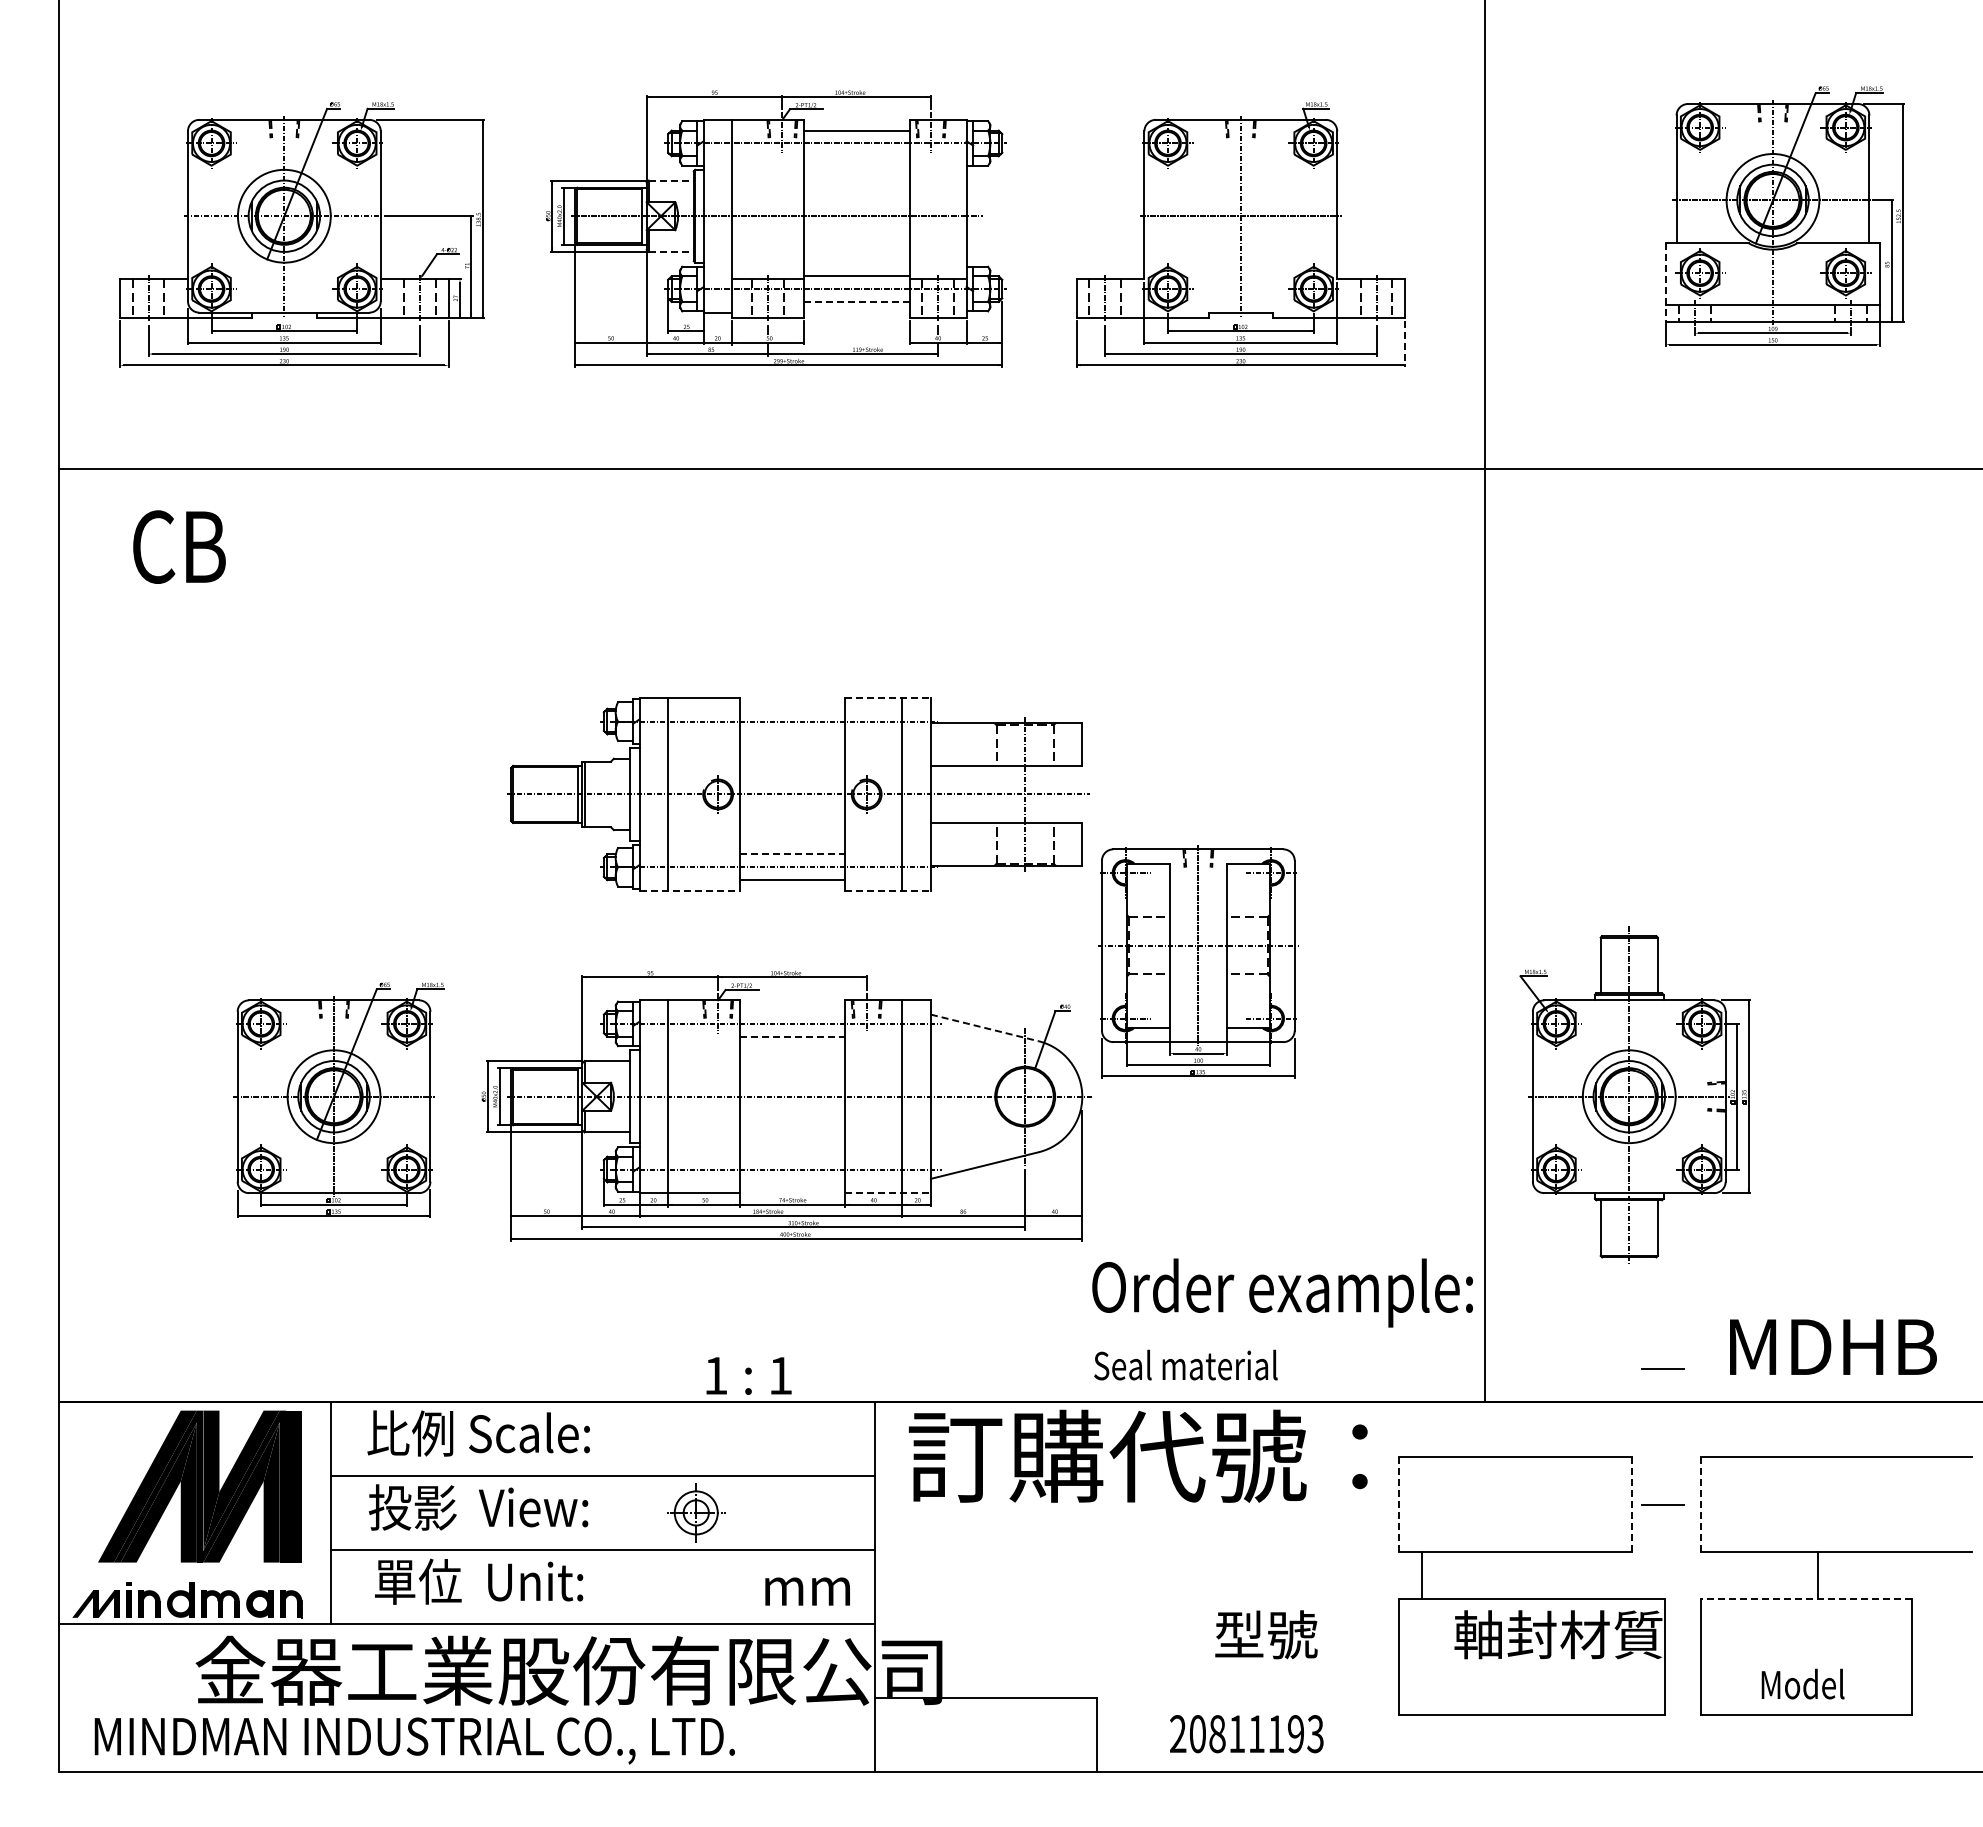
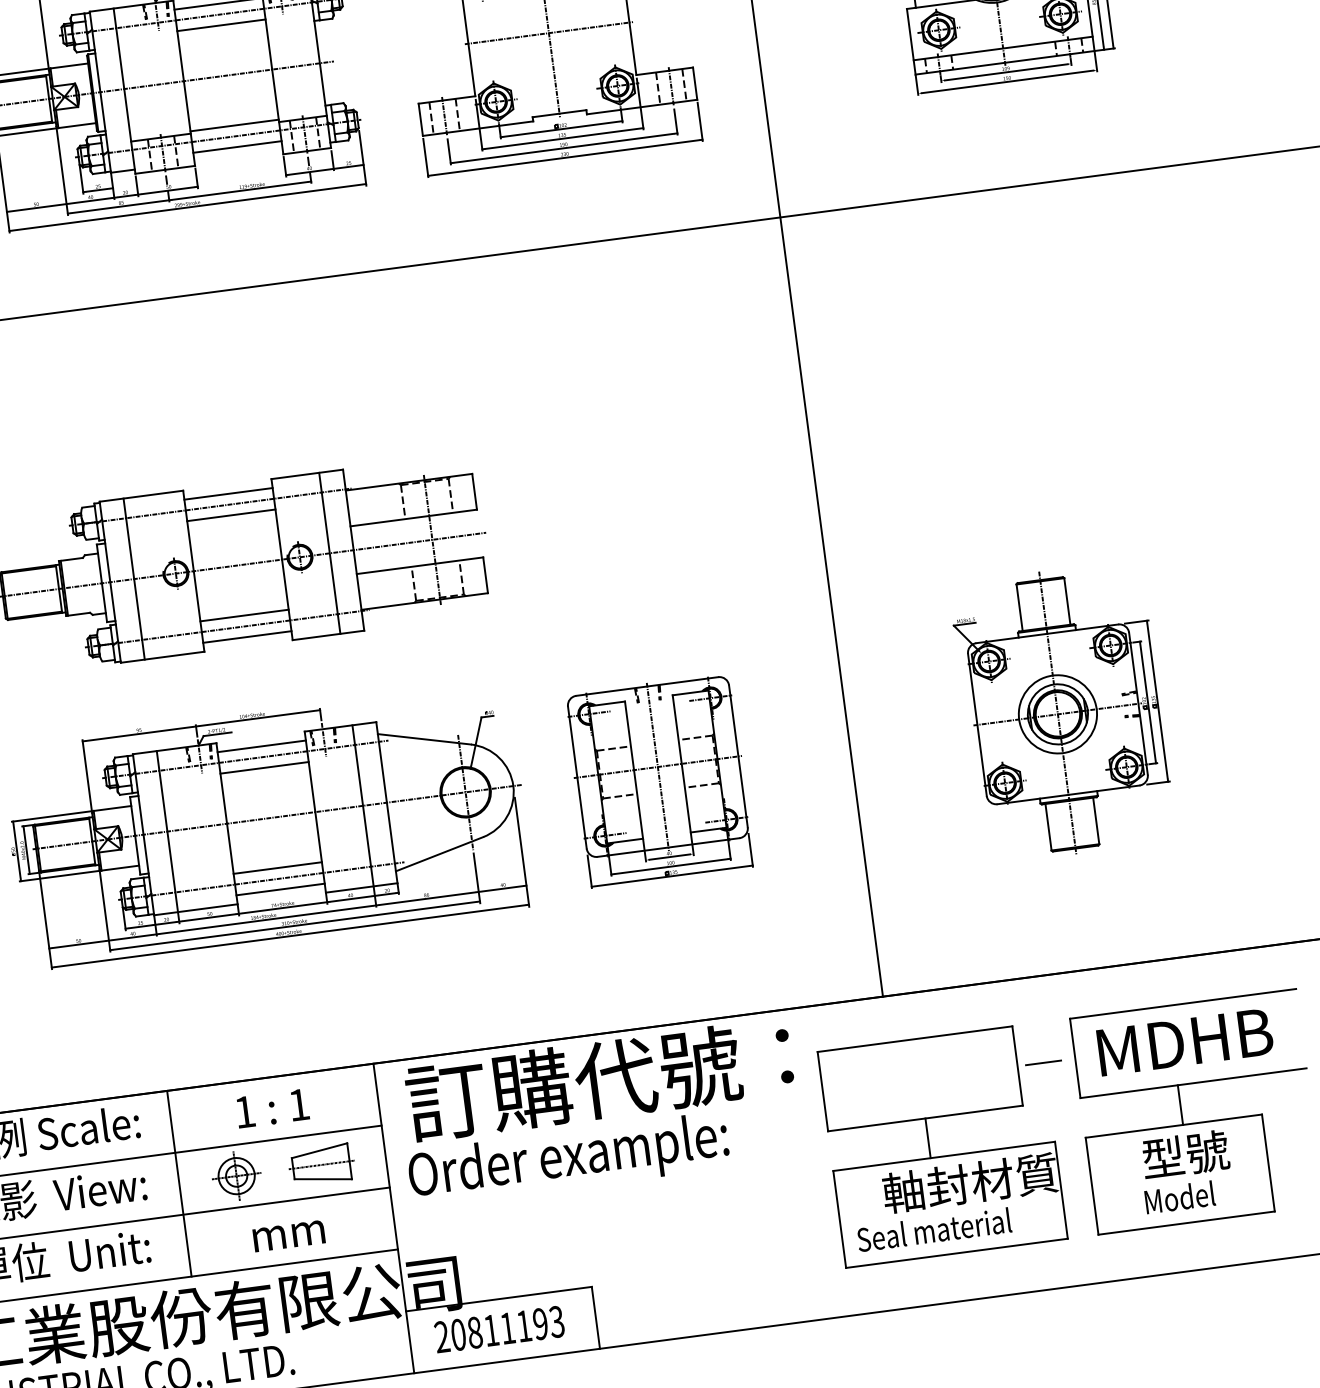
line: (856, 156) -> (221, 25), added
line: (671, 180) -> (69, 65), dashed -> solid
line: (671, 251) -> (77, 125), dashed -> solid
line: (1665, 283) -> (911, 42), dashed -> solid
line: (856, 301) -> (237, 146), dashed -> solid
line: (1405, 344) -> (700, 122), dashed -> solid
line: (888, 698) -> (307, 474), dashed -> solid
line: (792, 708) -> (228, 493), added
line: (792, 734) -> (231, 515), added
line: (792, 854) -> (244, 615), dashed -> solid
line: (689, 890) -> (162, 656), dashed -> solid
line: (888, 890) -> (328, 635), dashed -> solid
part: (1198, 961) -> (659, 780), moved
line: (792, 1011) -> (261, 746), added
line: (984, 1027) -> (424, 738), dashed -> solid
line: (792, 1036) -> (264, 767), dashed -> solid
part: (1634, 1094) -> (1062, 711), moved
line: (792, 1156) -> (277, 867), added
line: (792, 1182) -> (280, 889), added
line: (888, 1193) -> (362, 888), dashed -> solid
text: (1282, 1292) -> (568, 1159), moved
text: (1833, 1346) -> (1185, 1041), moved
text: (1185, 1364) -> (933, 1229), moved
line: (1662, 1368) -> (1027, 949), removed
text: (748, 1375) -> (272, 1108), moved
line: (1399, 1504) -> (823, 1091), dashed -> solid
line: (1632, 1504) -> (1017, 1066), dashed -> solid
line: (1701, 1504) -> (1075, 1058), dashed -> solid
line: (627, 1512) -> (179, 1183), added
part: (798, 1512) -> (322, 1164), added
line: (1421, 1575) -> (927, 1138), moved
text: (807, 1591) -> (288, 1236), moved
line: (1806, 1599) -> (1173, 1126), dashed -> solid
text: (1266, 1634) -> (1185, 1154), moved
text: (1246, 1734) -> (499, 1329), moved

